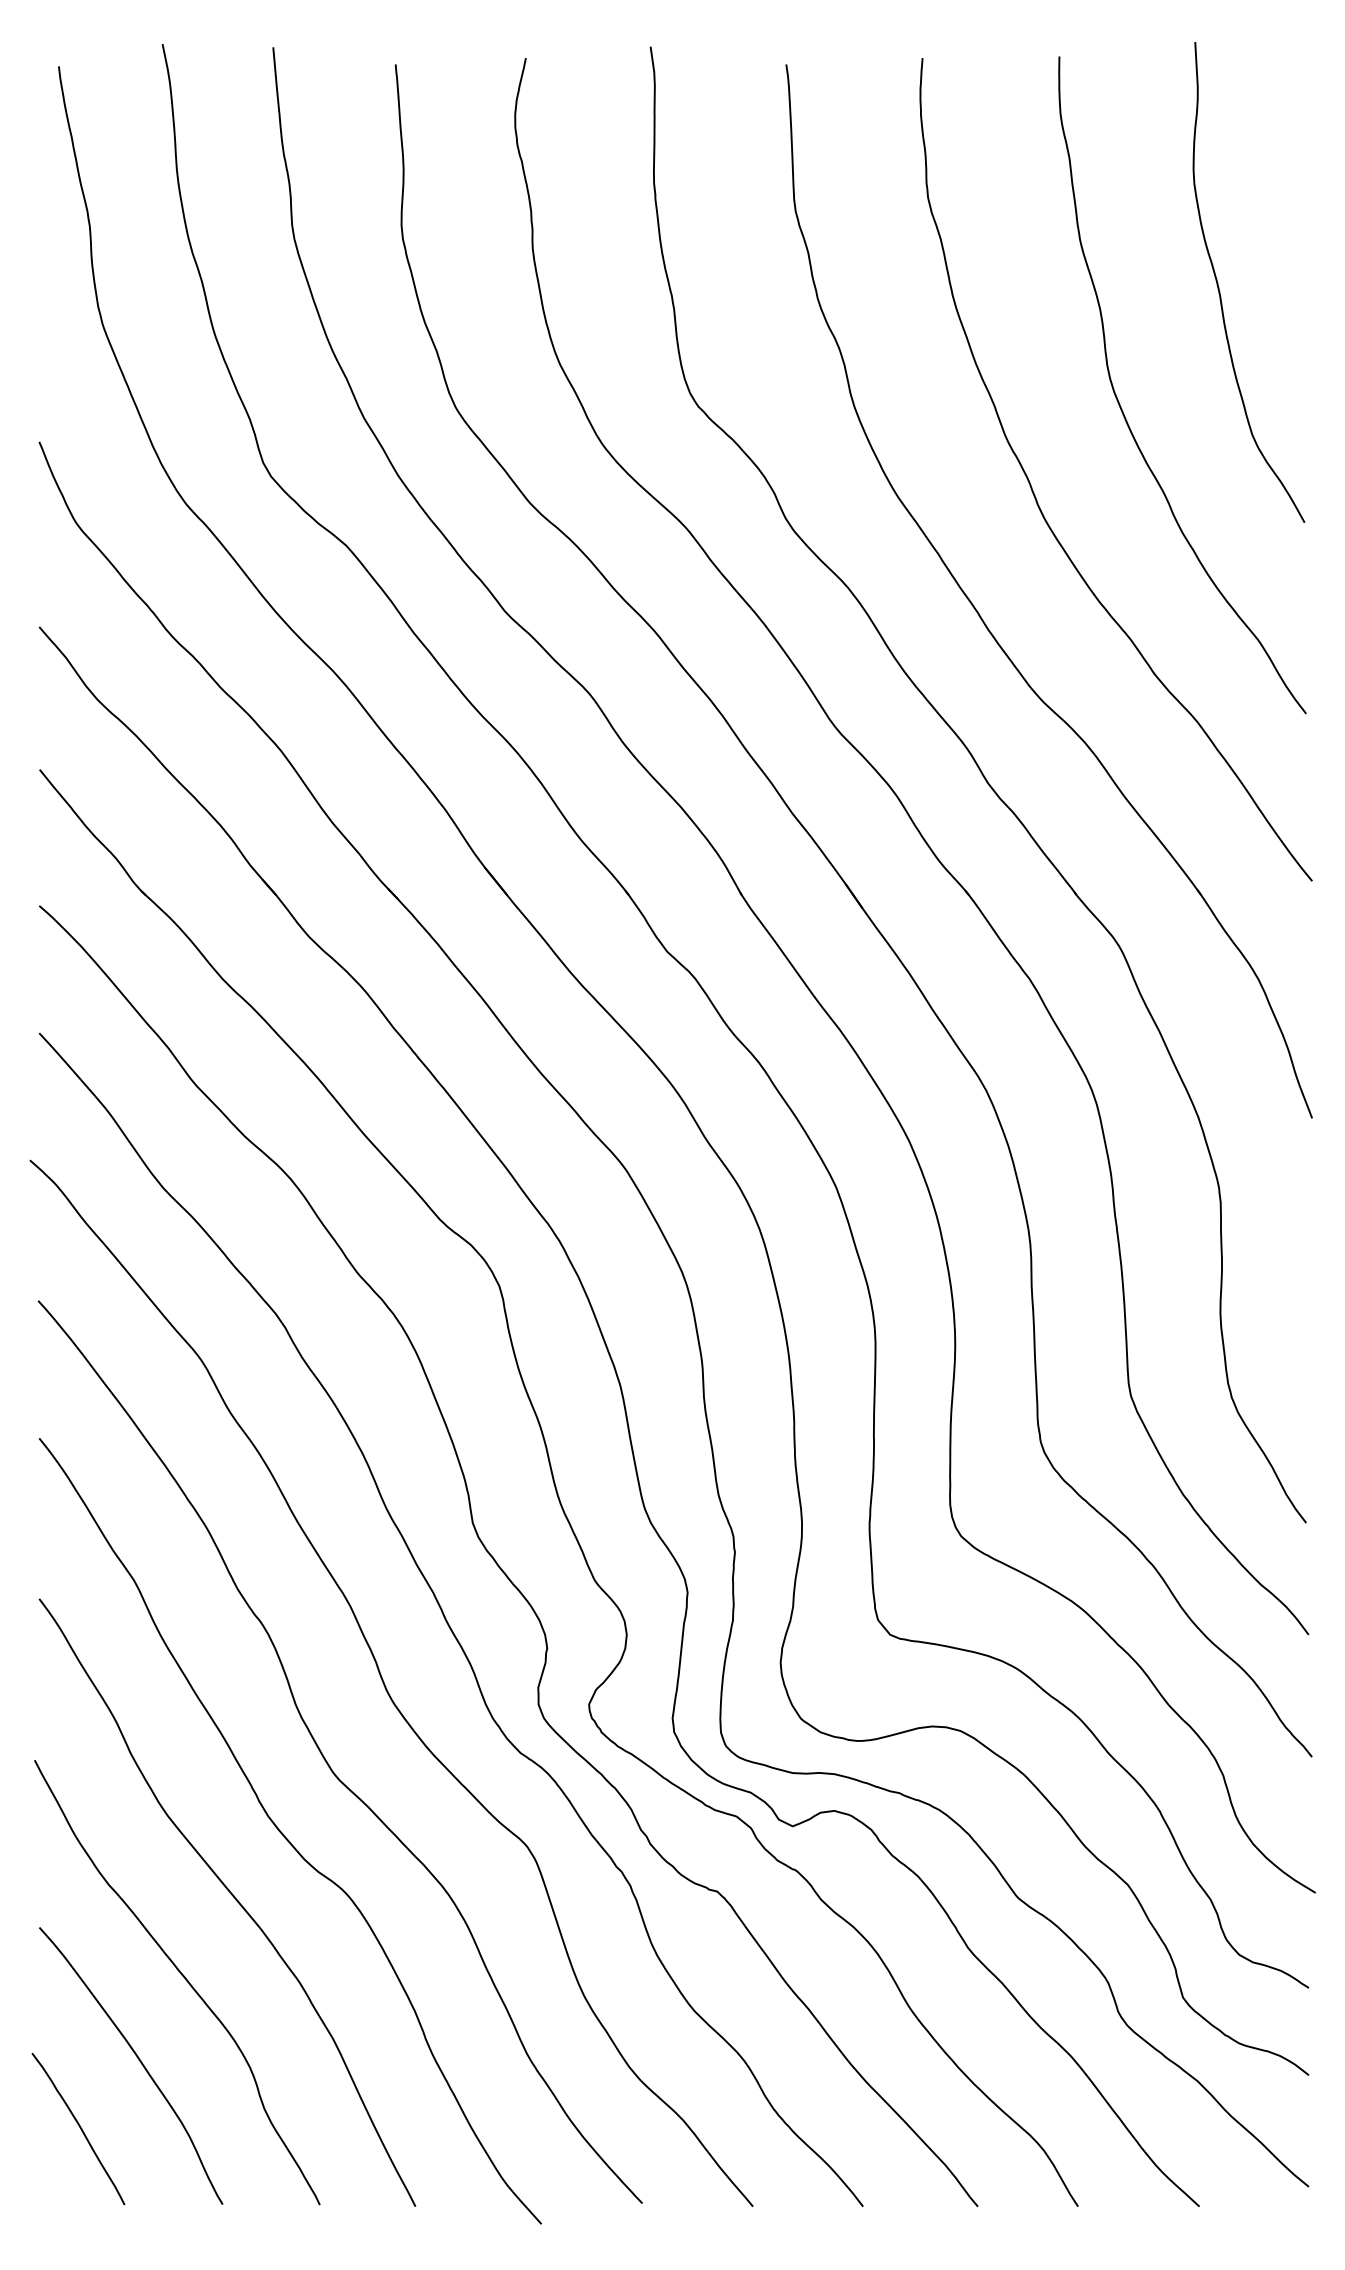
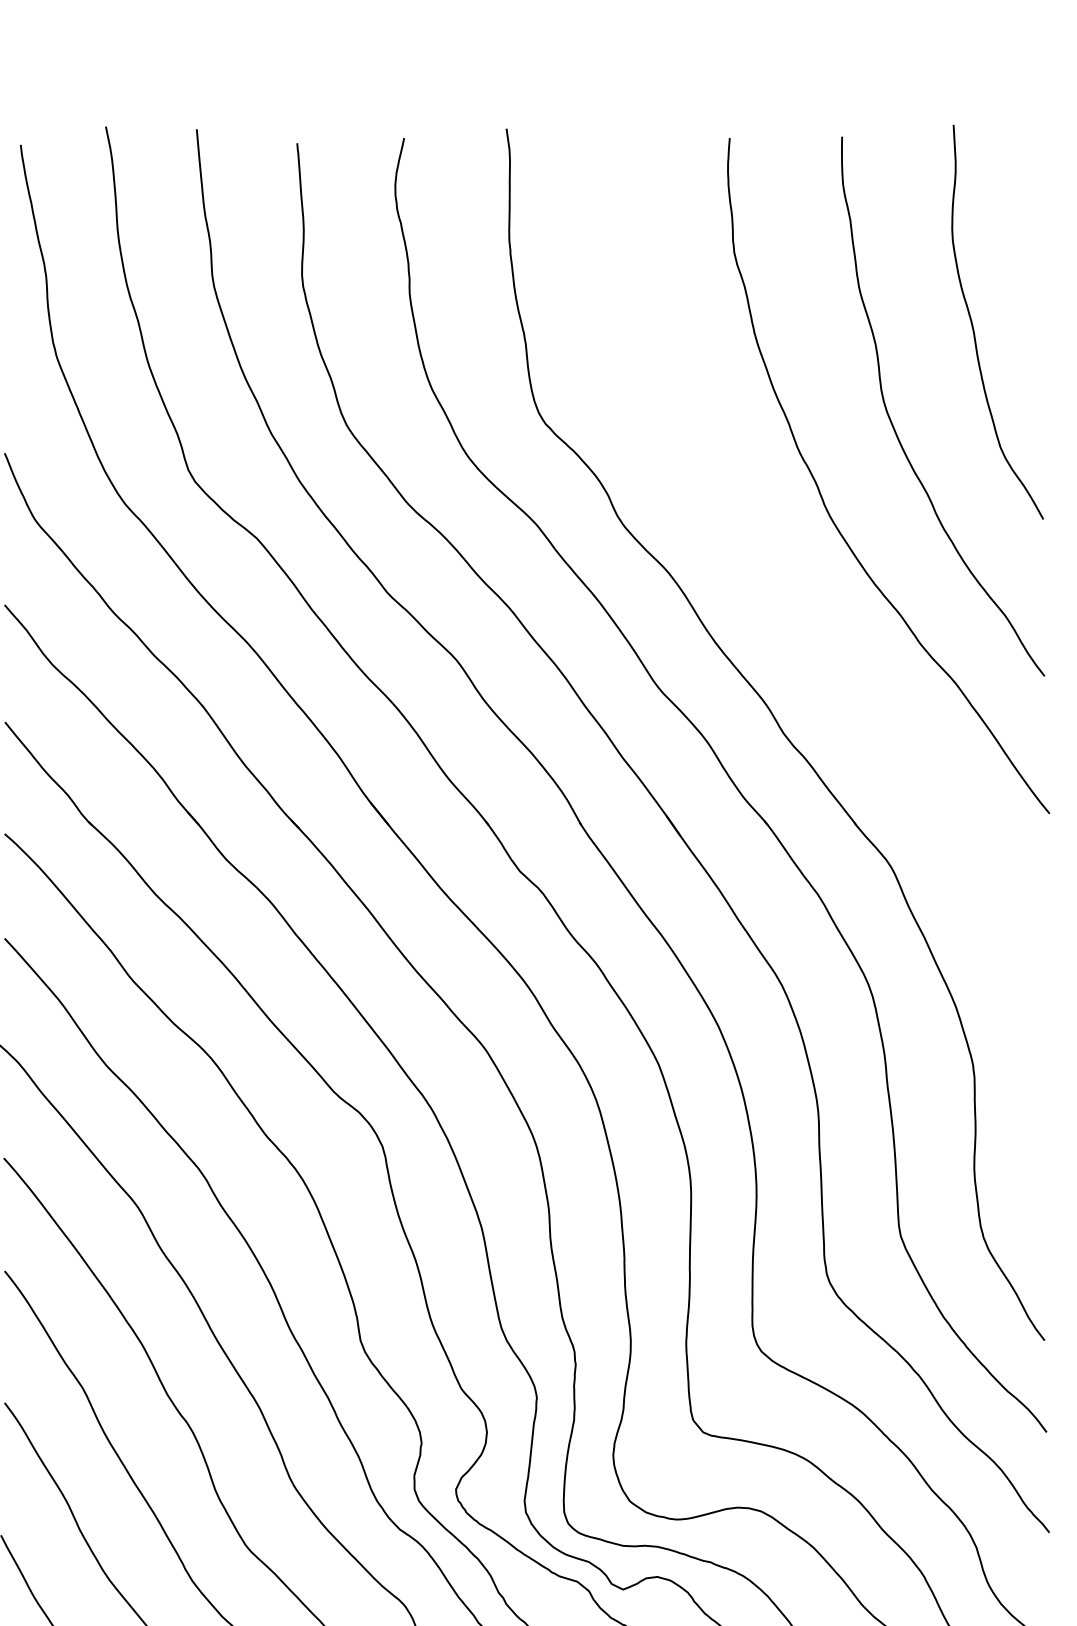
part: (992, 633) -> (787, 610), removed

